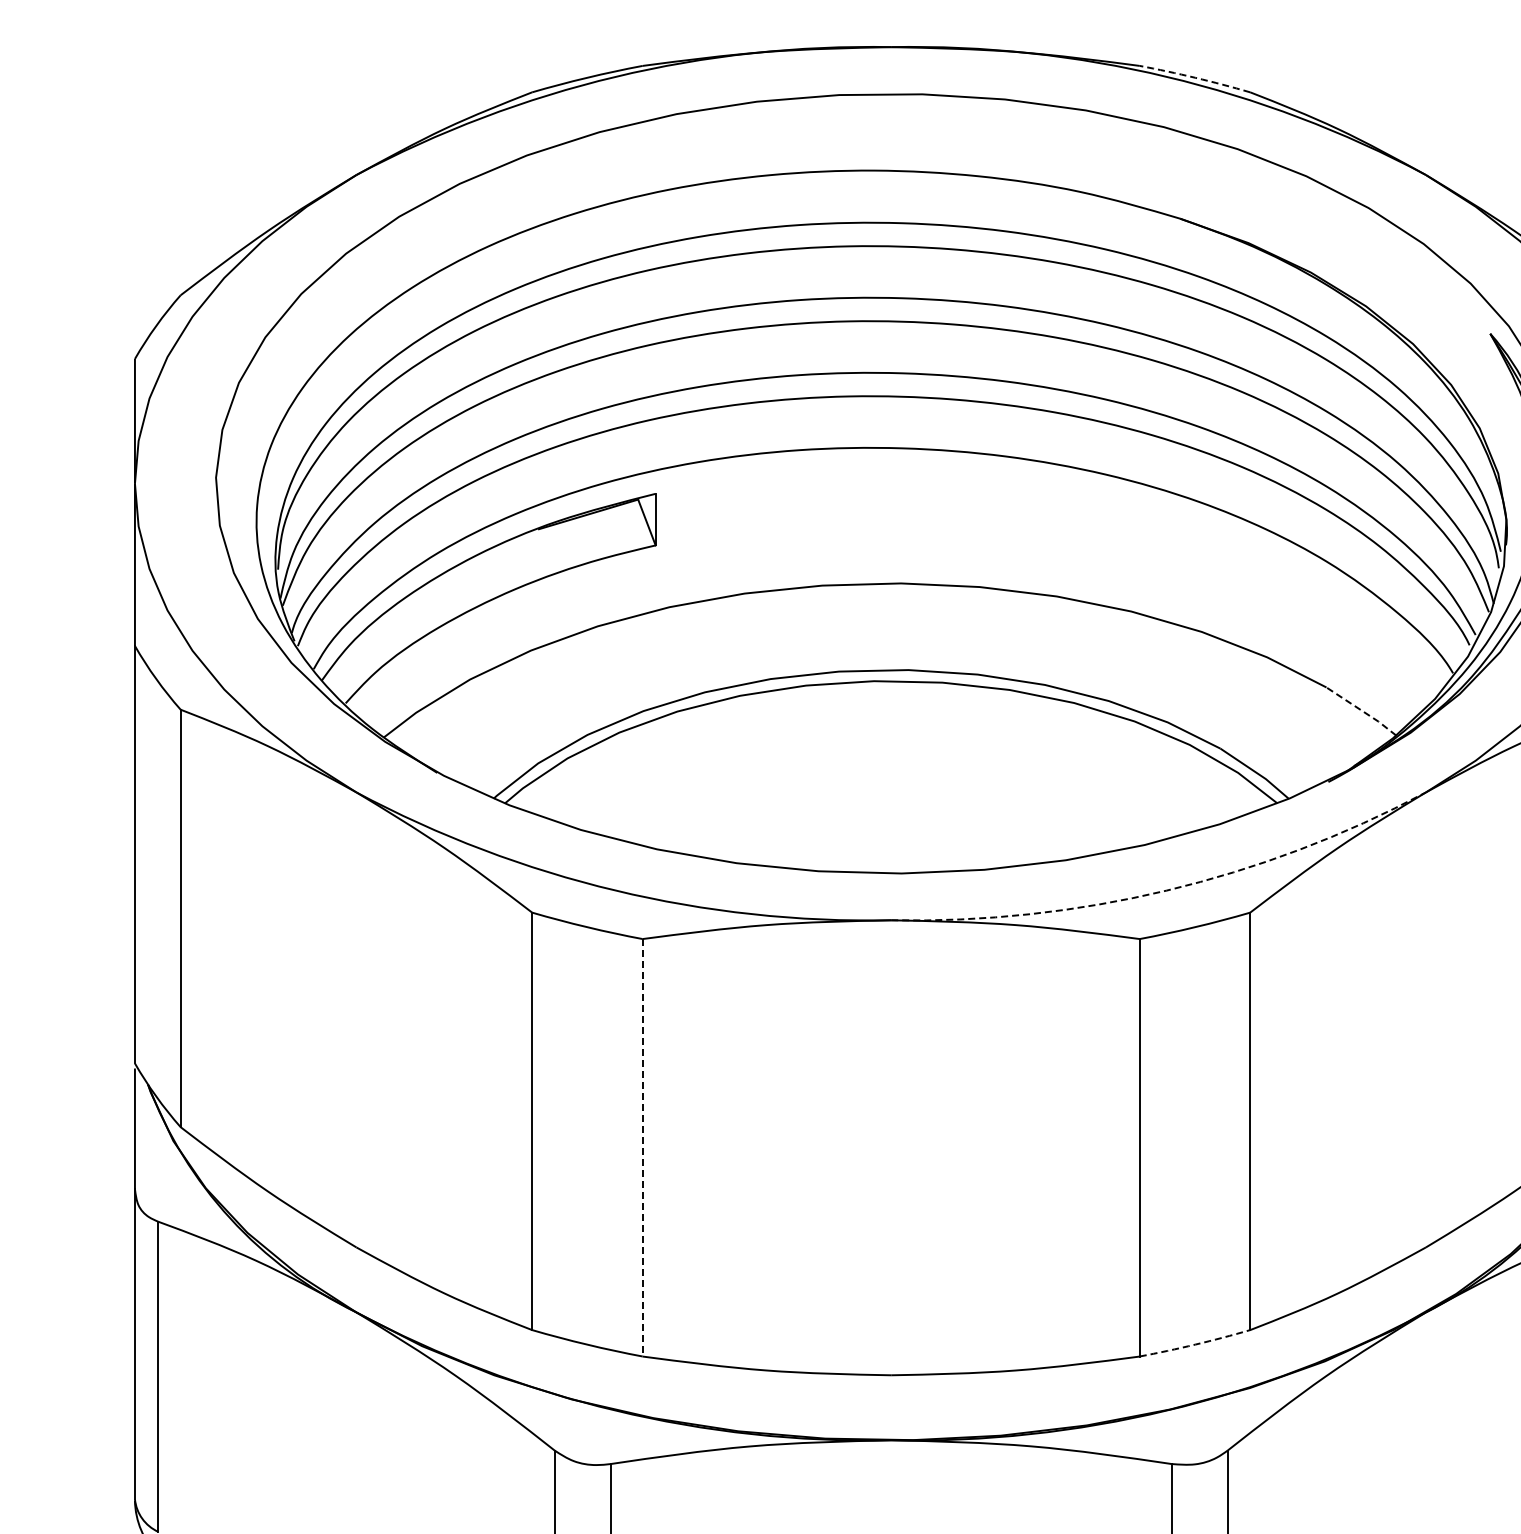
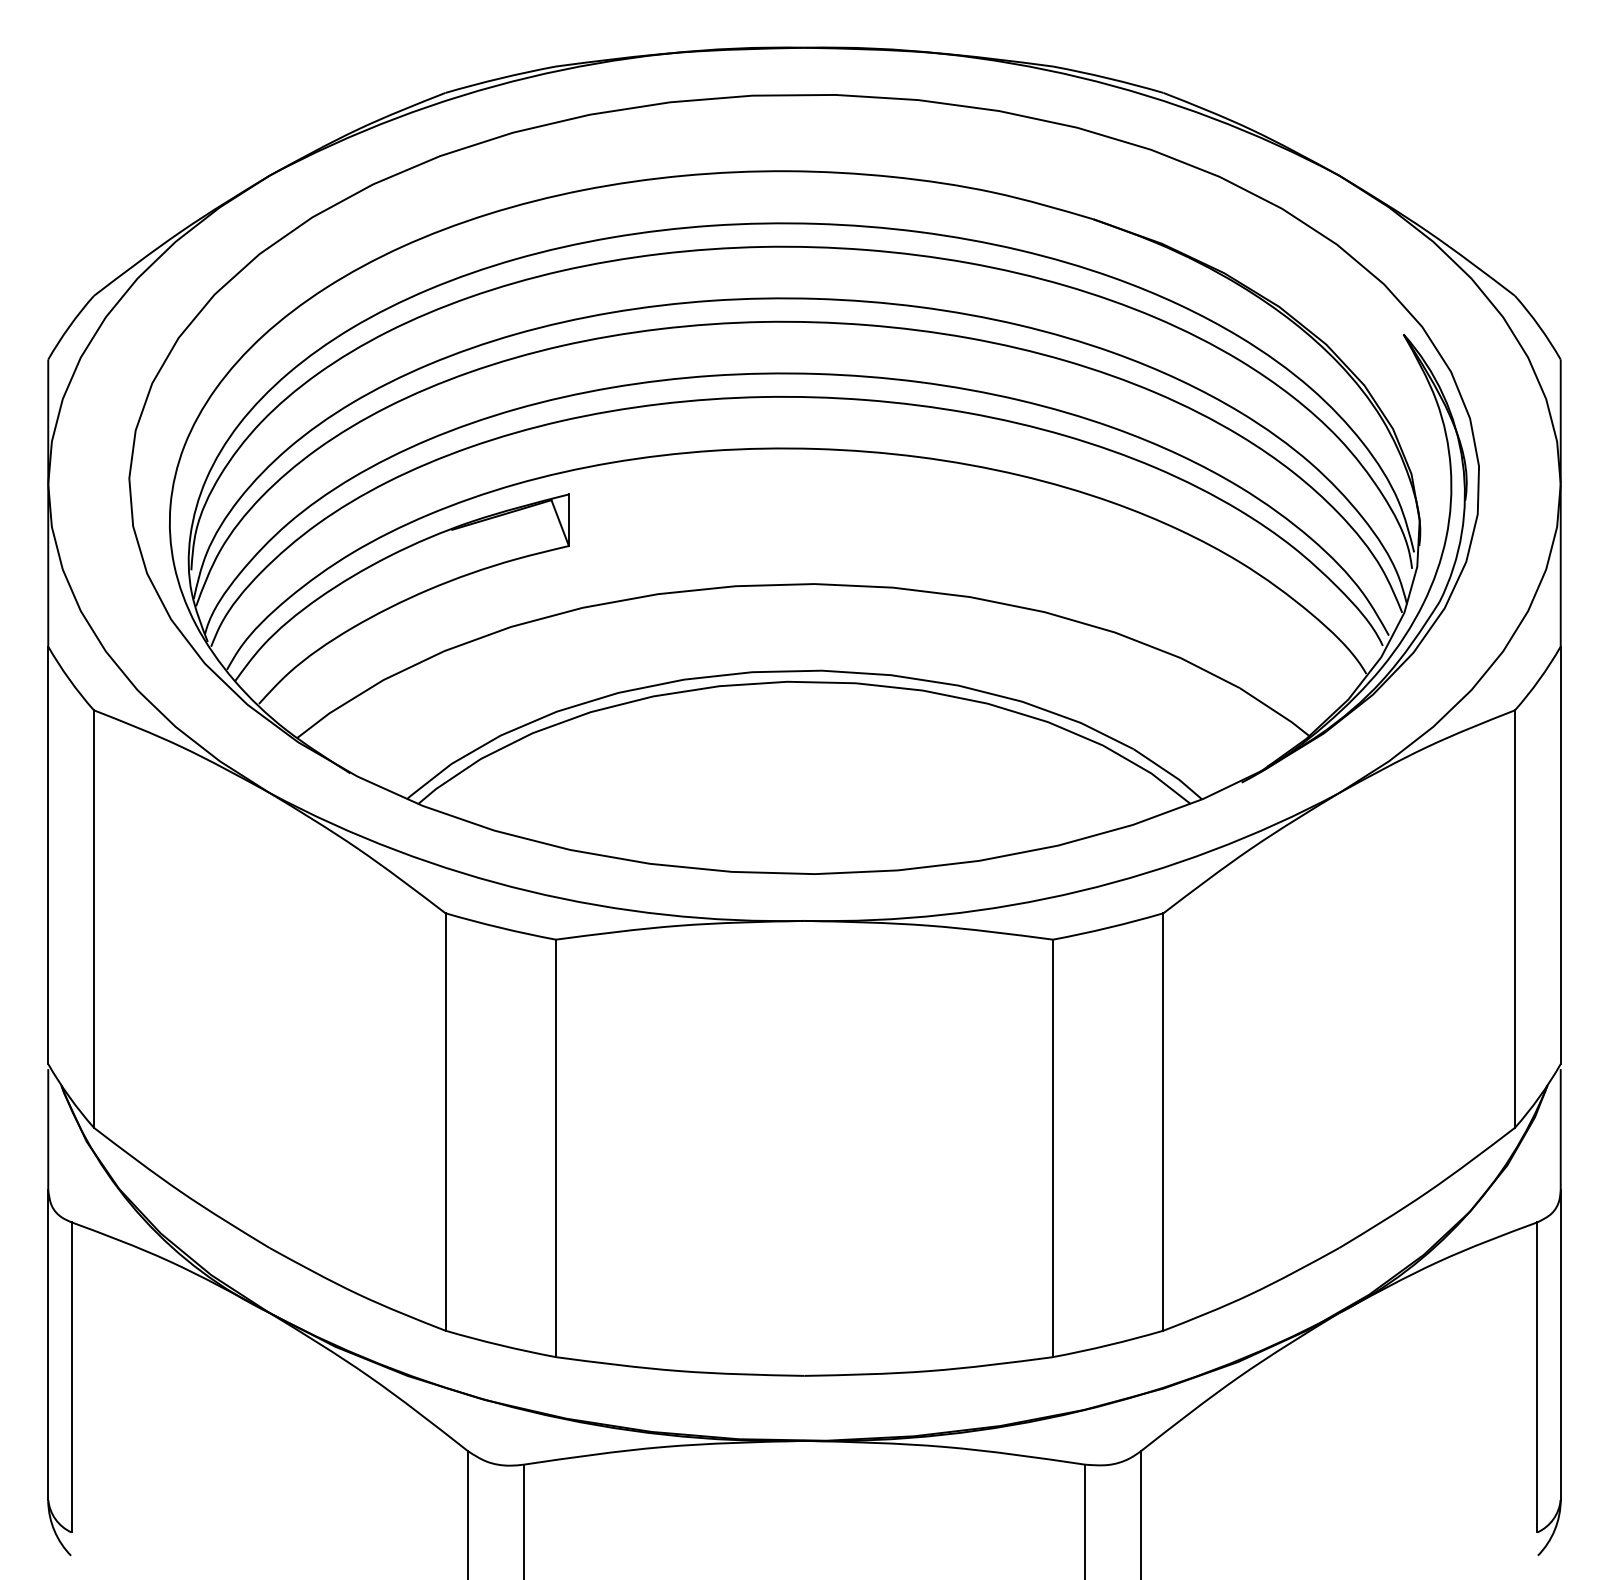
arc: (1195, 77) -> (1108, 78), dashed -> solid
line: (1362, 710) -> (1275, 711), dashed -> solid
arc: (1167, 890) -> (1080, 891), dashed -> solid
line: (642, 1147) -> (555, 1148), dashed -> solid
arc: (1195, 1344) -> (1108, 1345), dashed -> solid

